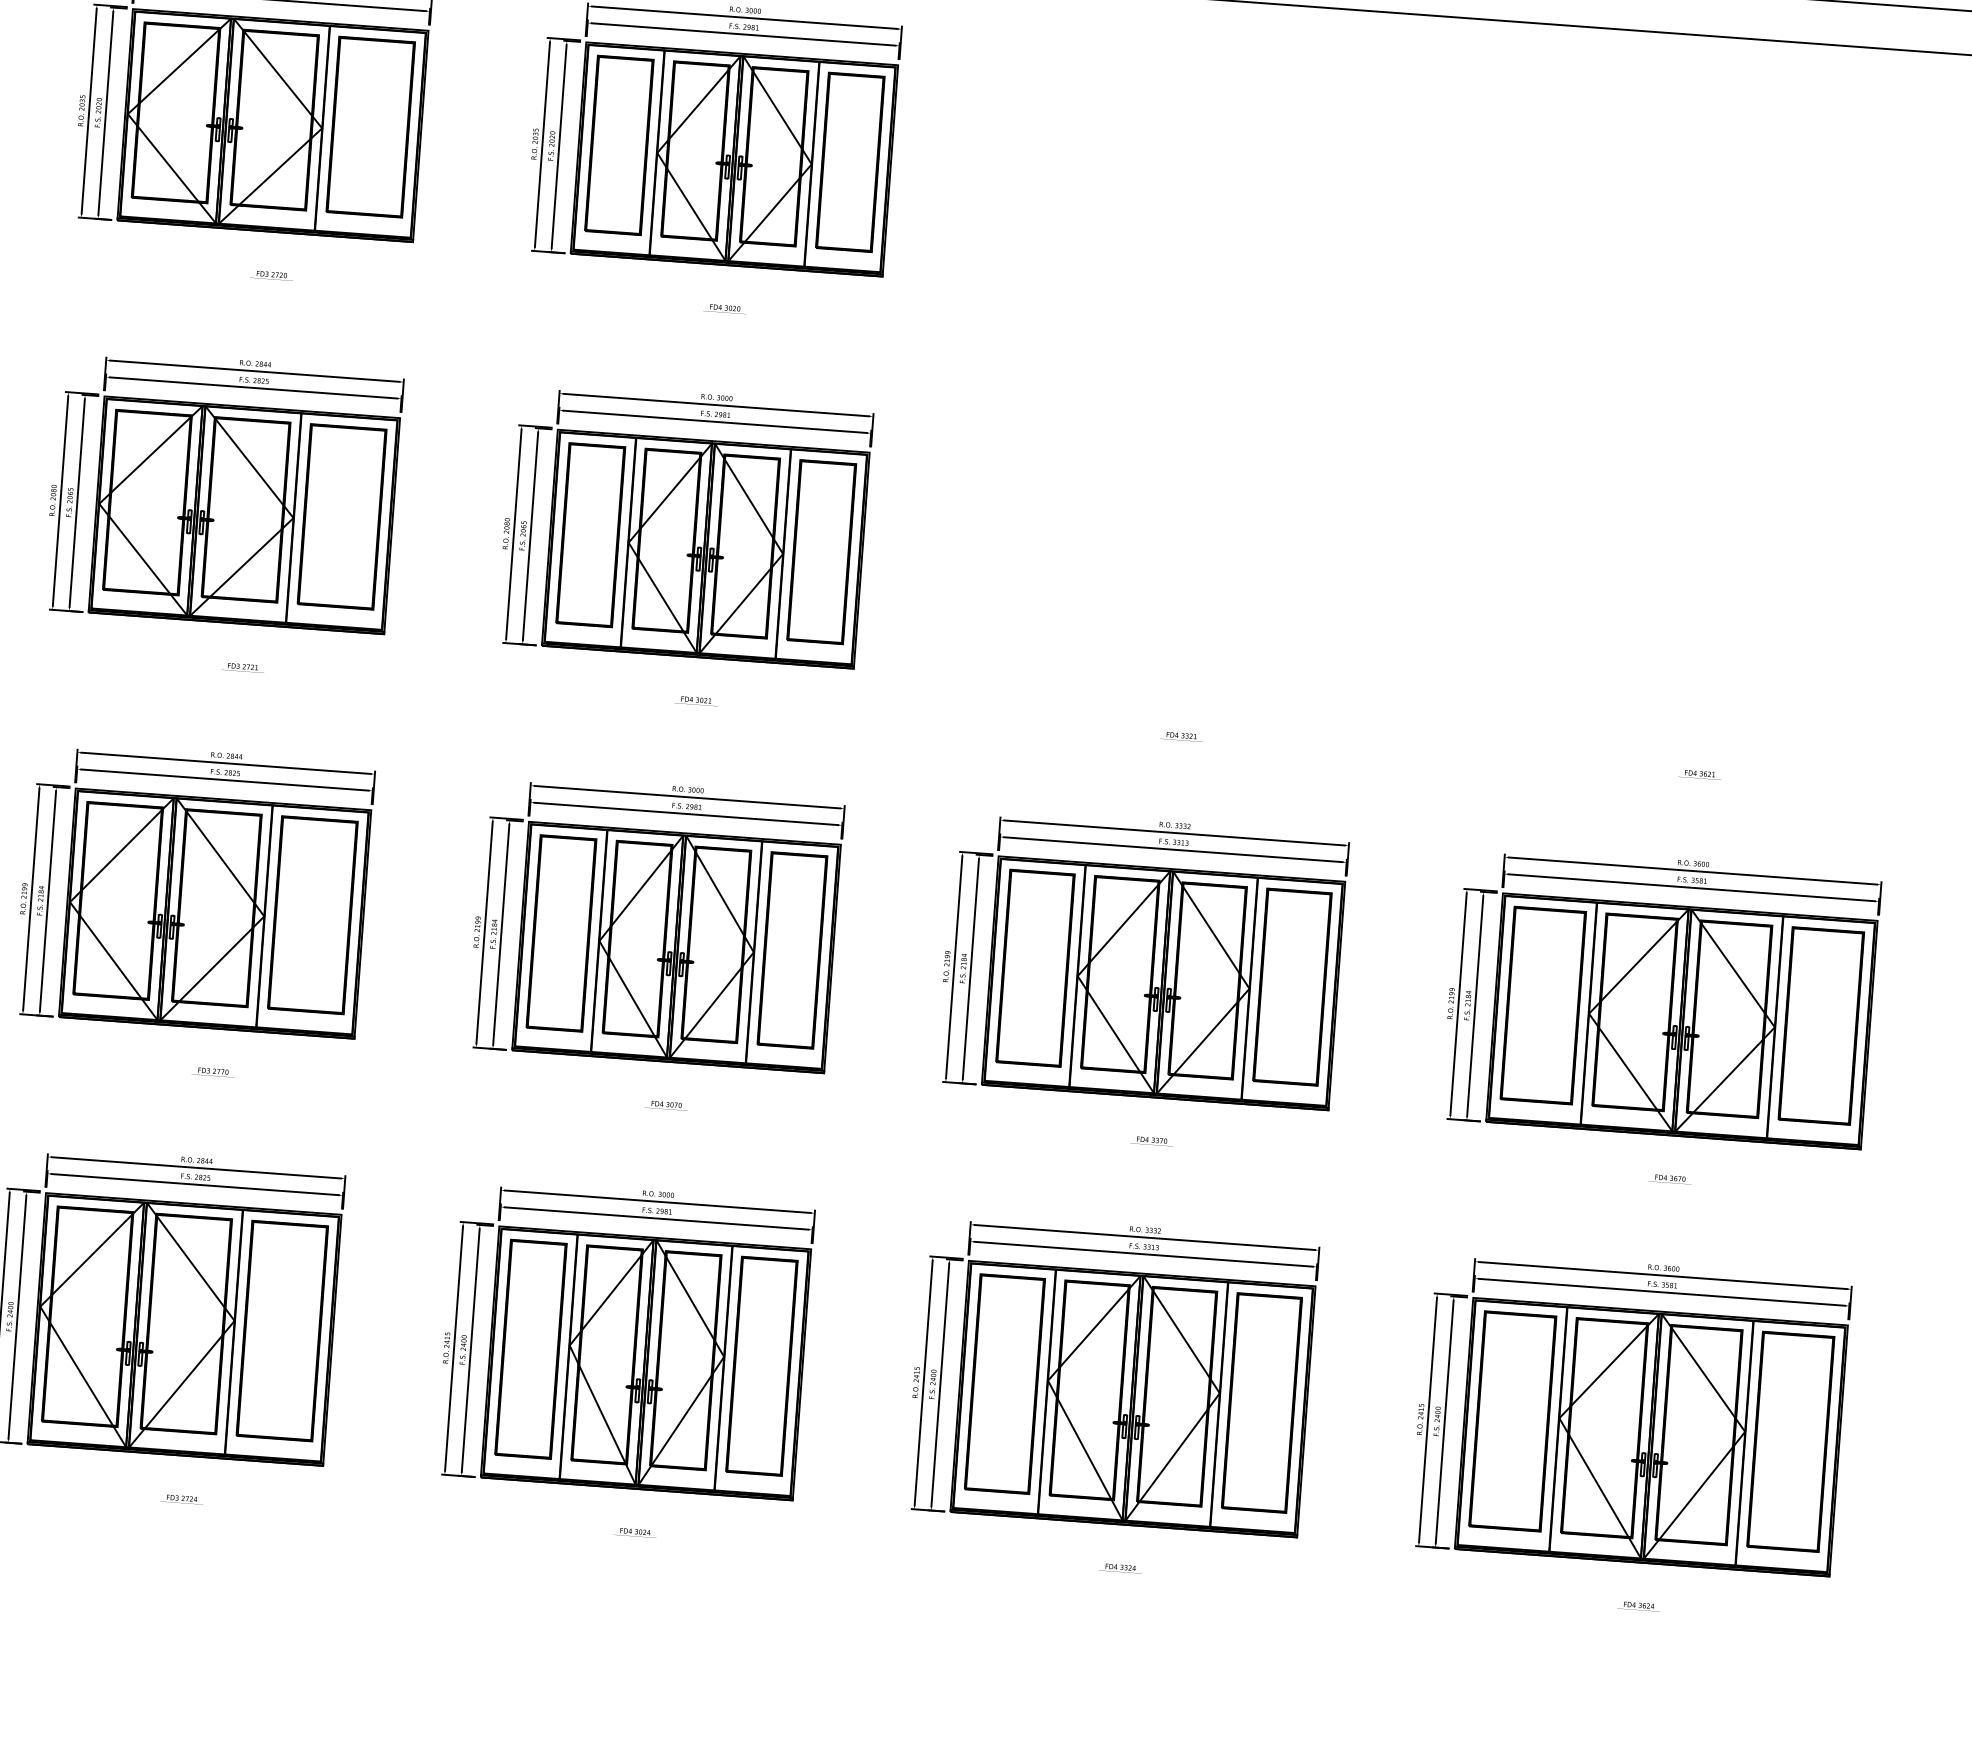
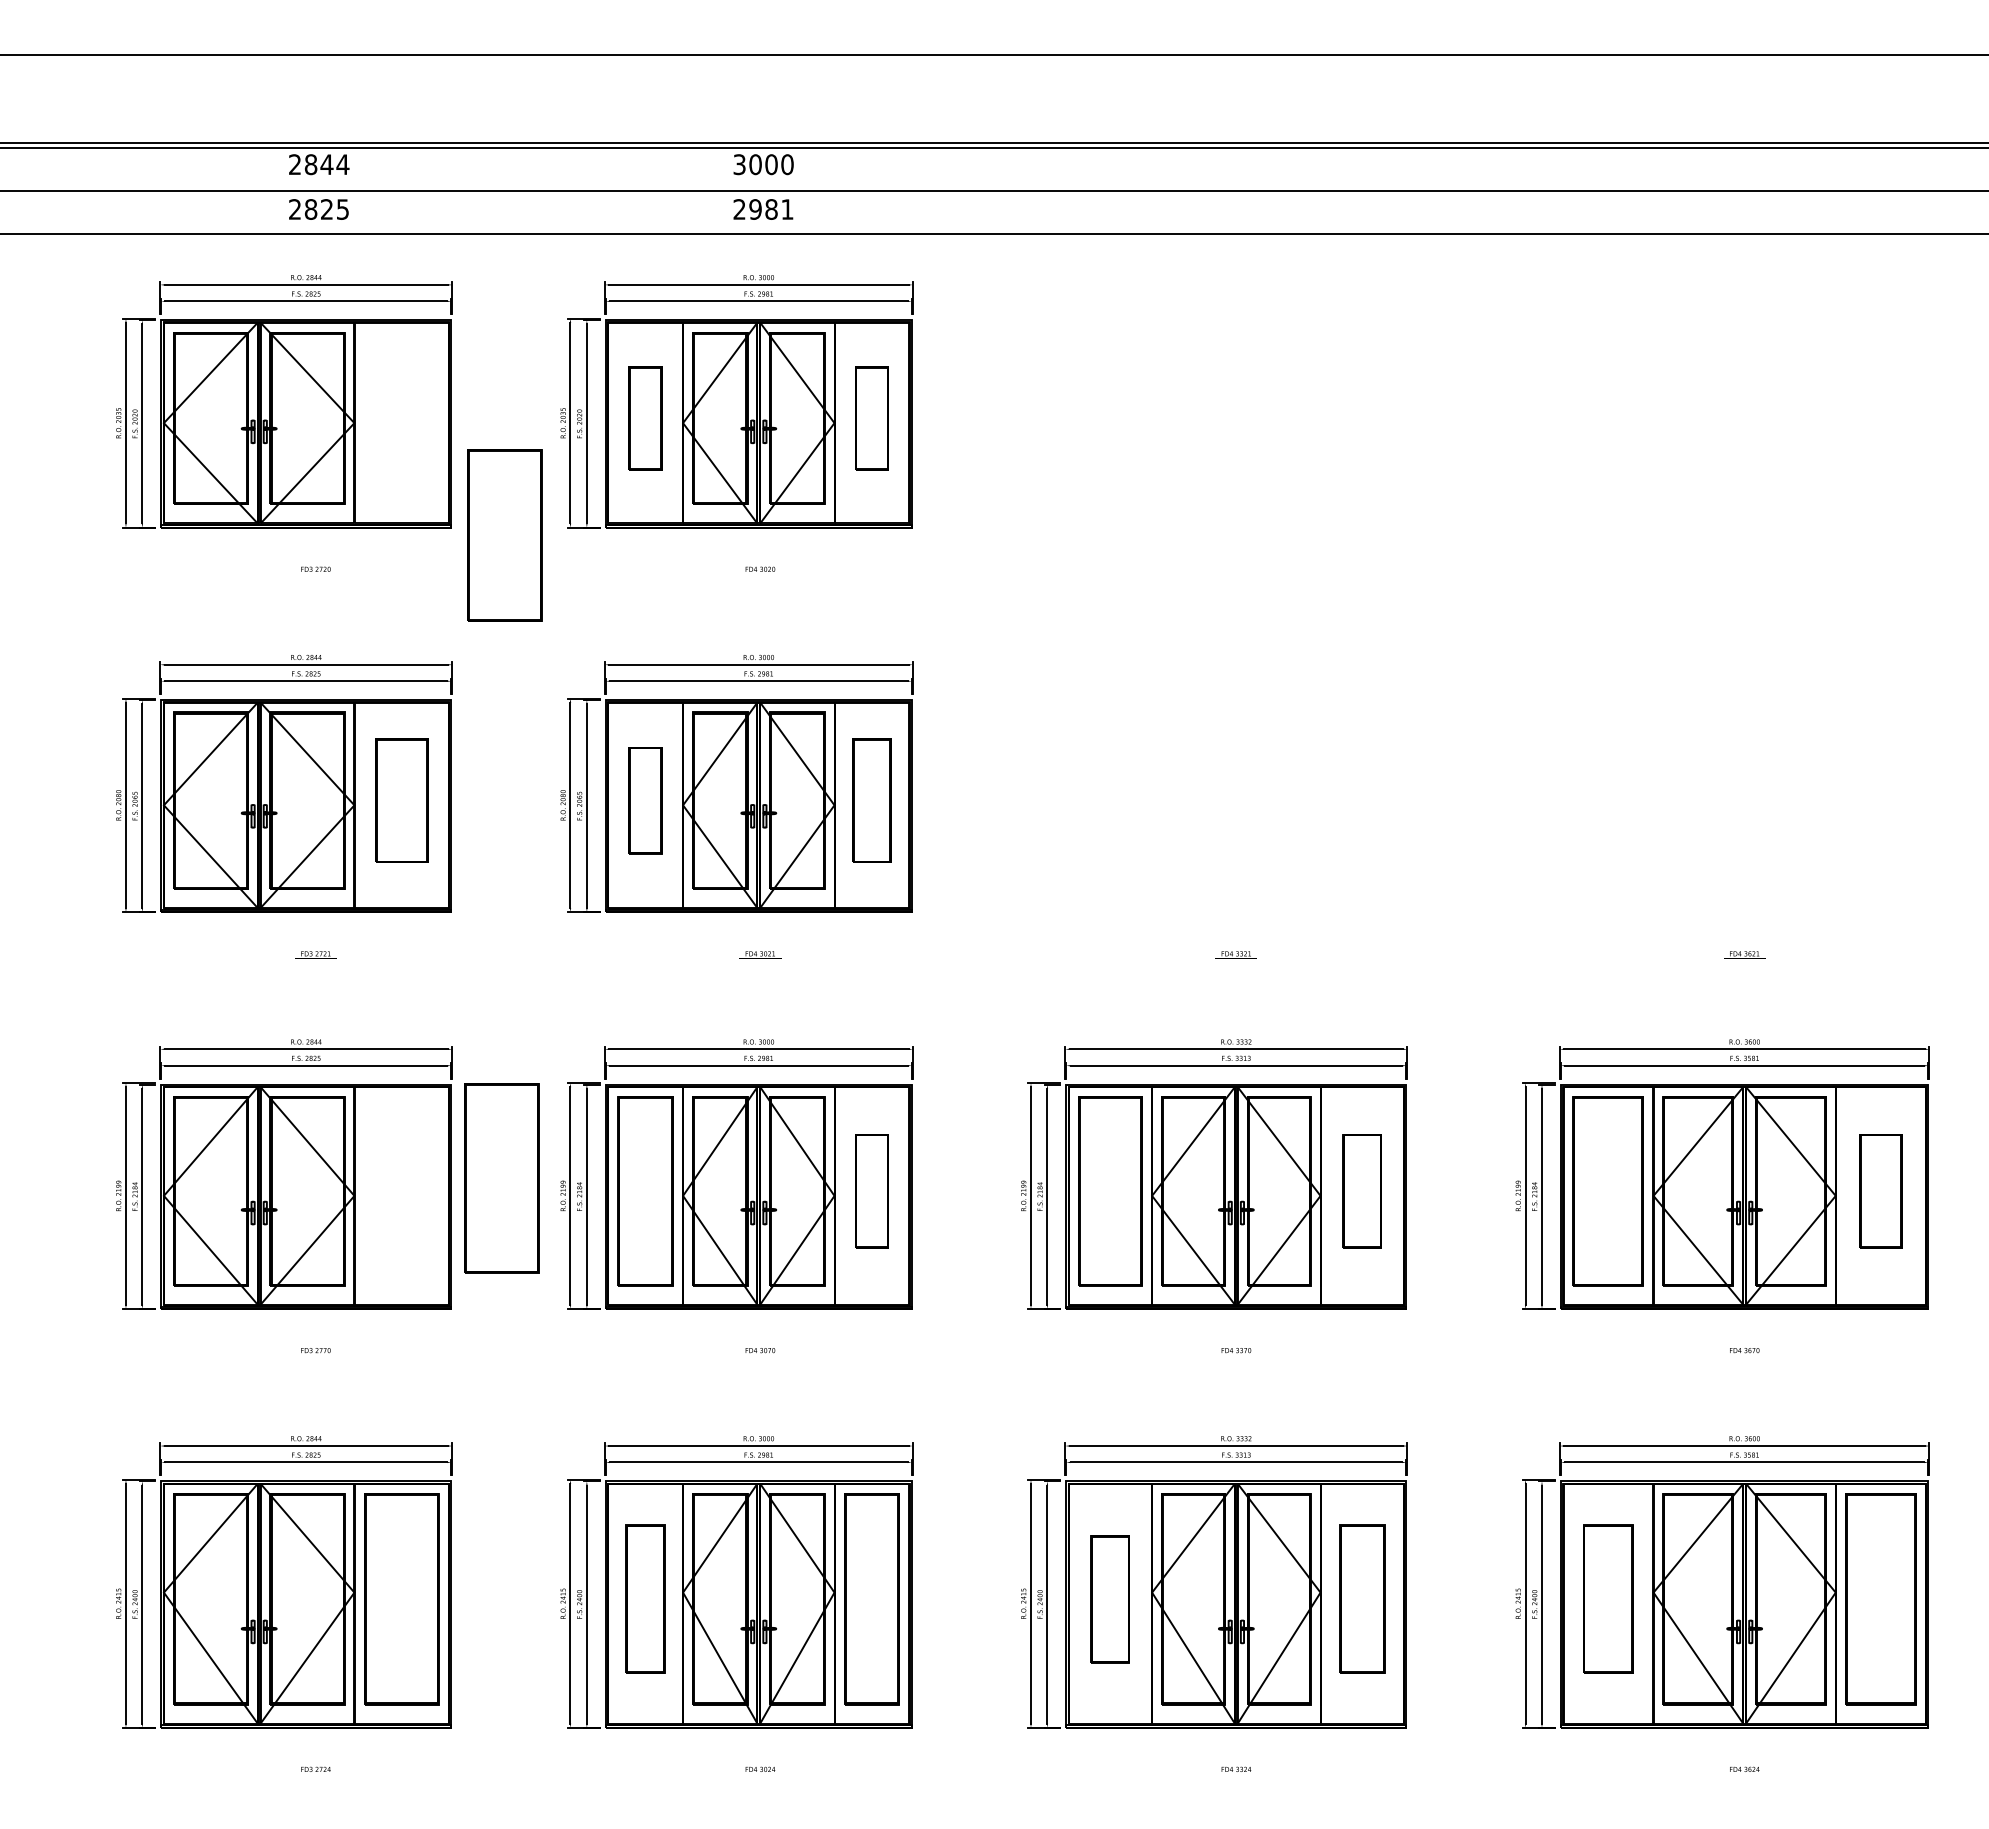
part: (370, 127) -> (504, 535), moved
part: (619, 145) -> (645, 418), size x0.6
part: (849, 162) -> (871, 418), size x0.6
part: (341, 516) -> (401, 800), size x0.7
part: (590, 534) -> (645, 800), size x0.6
part: (821, 551) -> (871, 800), size x0.7
part: (312, 915) -> (501, 1178), moved
part: (791, 950) -> (871, 1191), size x0.6
part: (1292, 987) -> (1362, 1191), size x0.6
part: (1820, 1026) -> (1880, 1191), size x0.6
part: (530, 1349) -> (645, 1599), size x0.7
part: (1005, 1384) -> (1110, 1599), size x0.6
part: (1262, 1403) -> (1362, 1599), size x0.7
part: (1511, 1421) -> (1607, 1599), size x0.7

